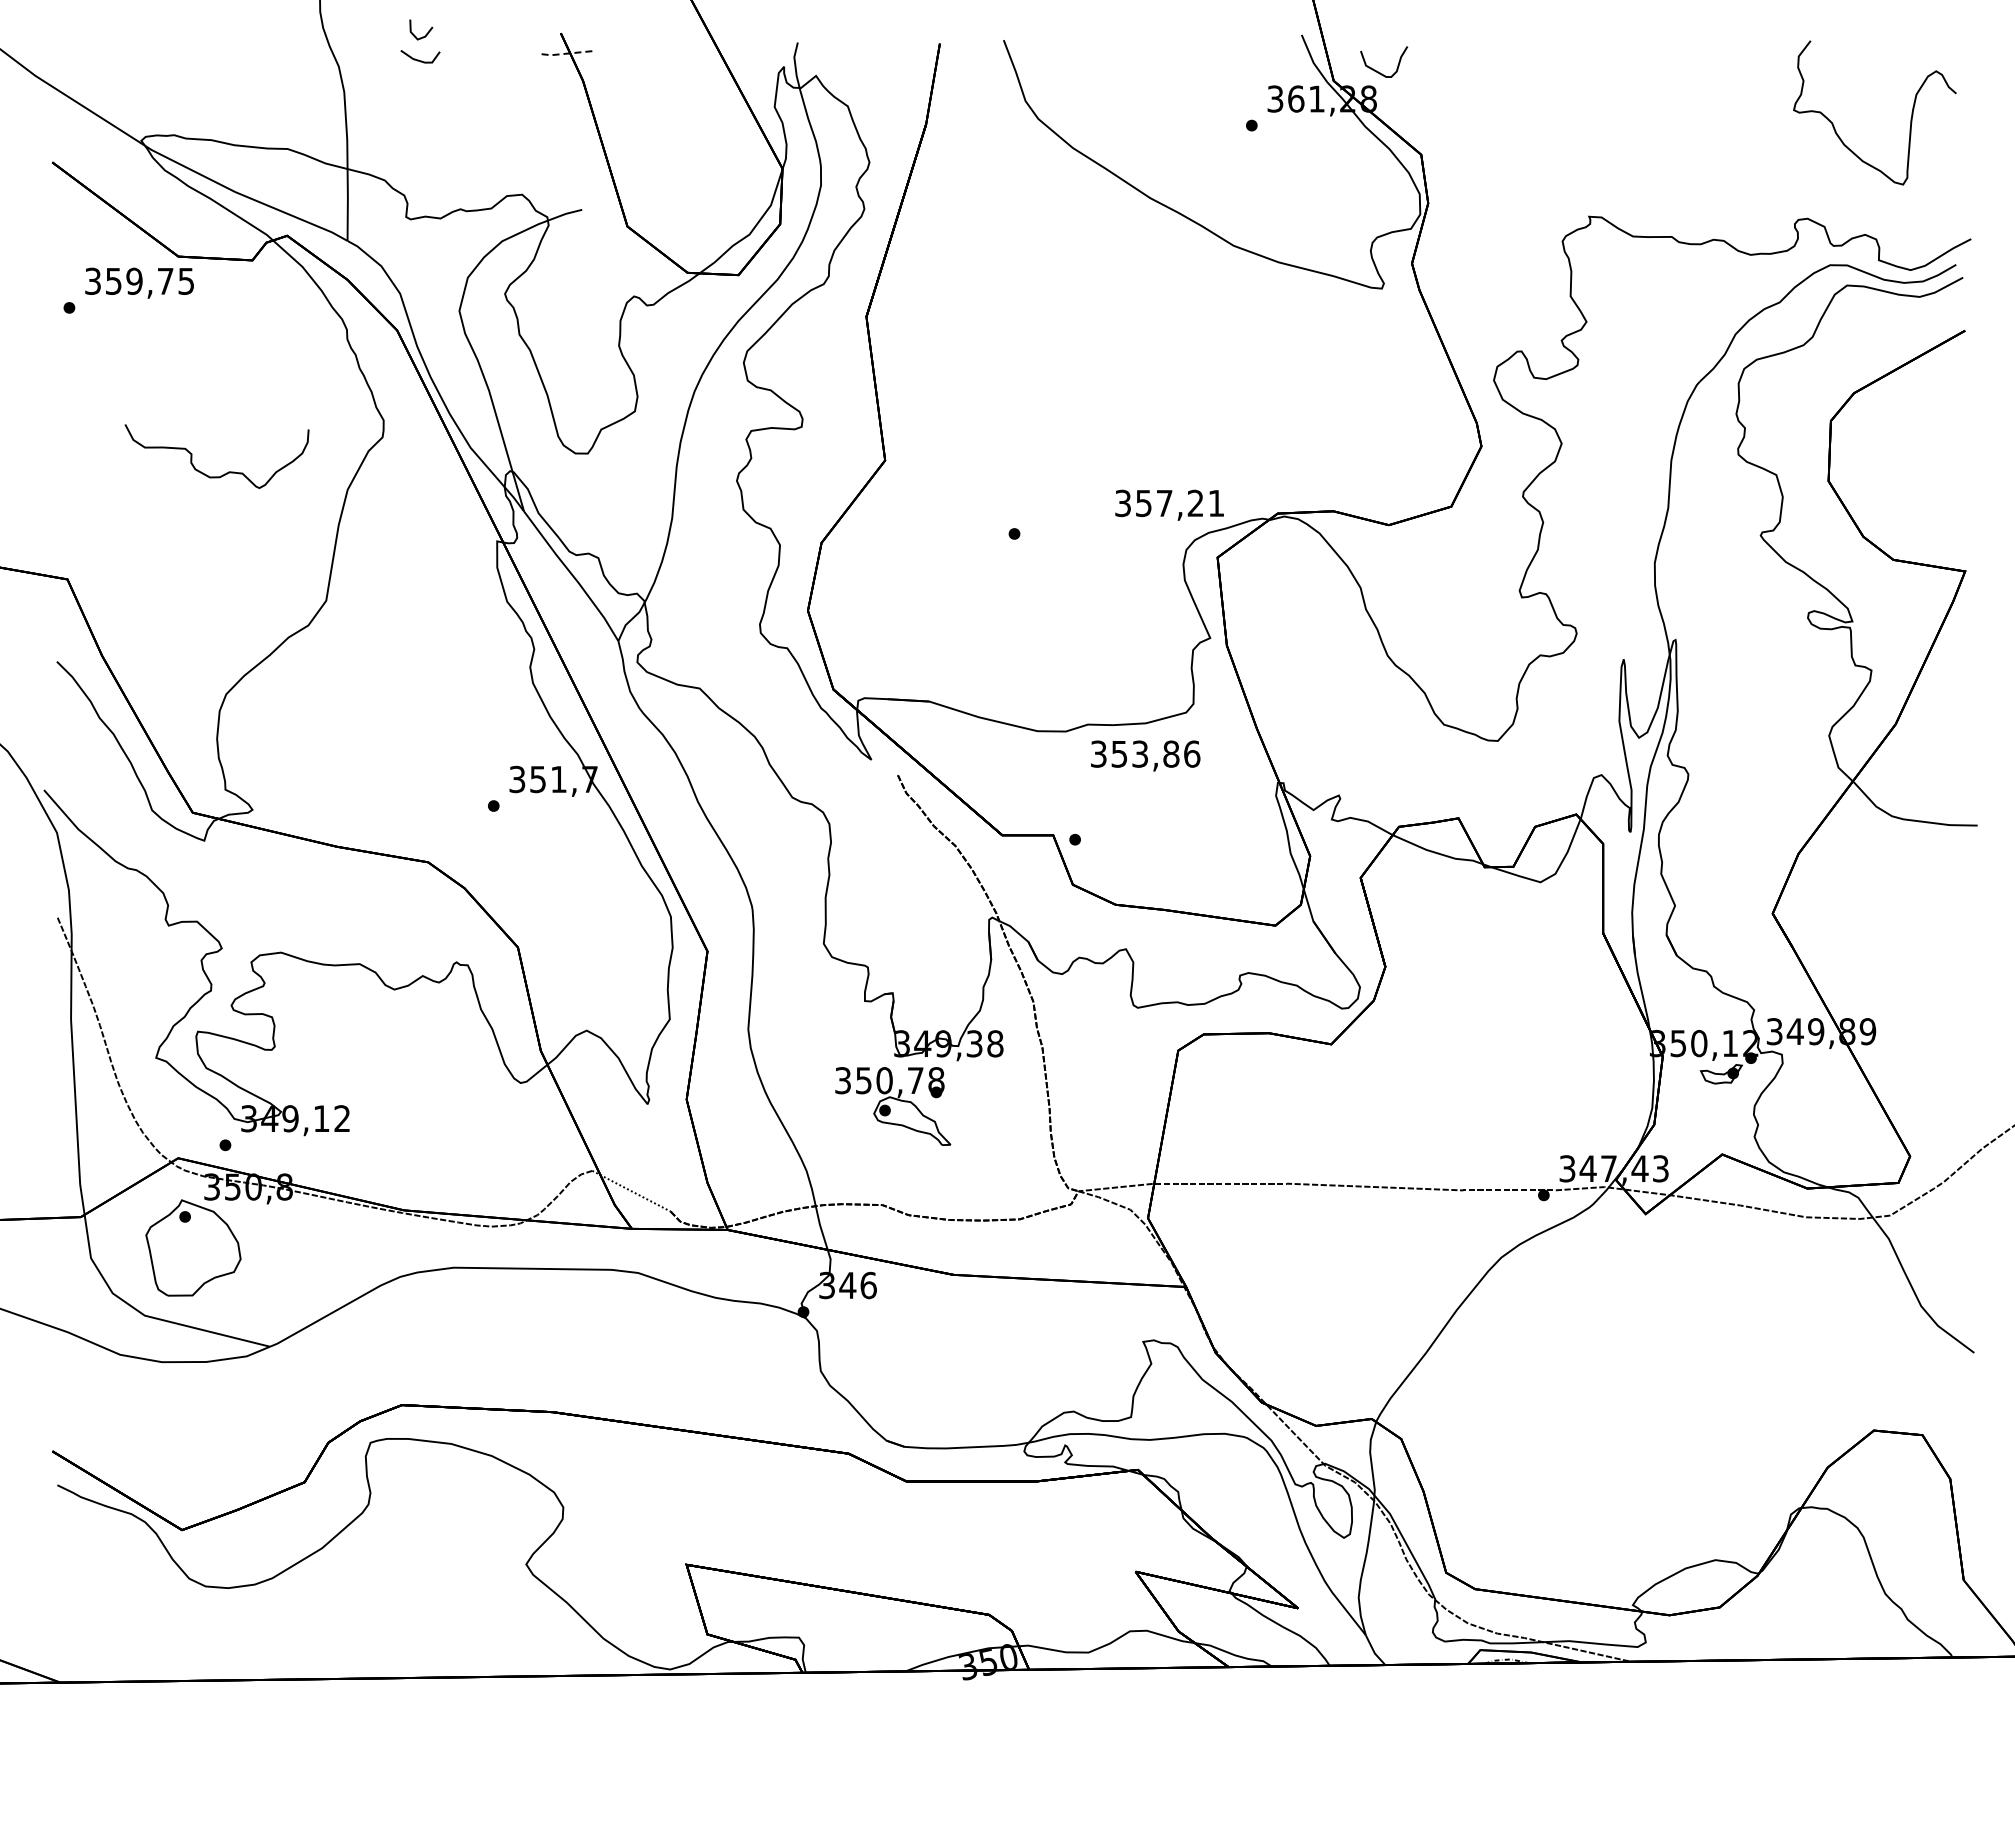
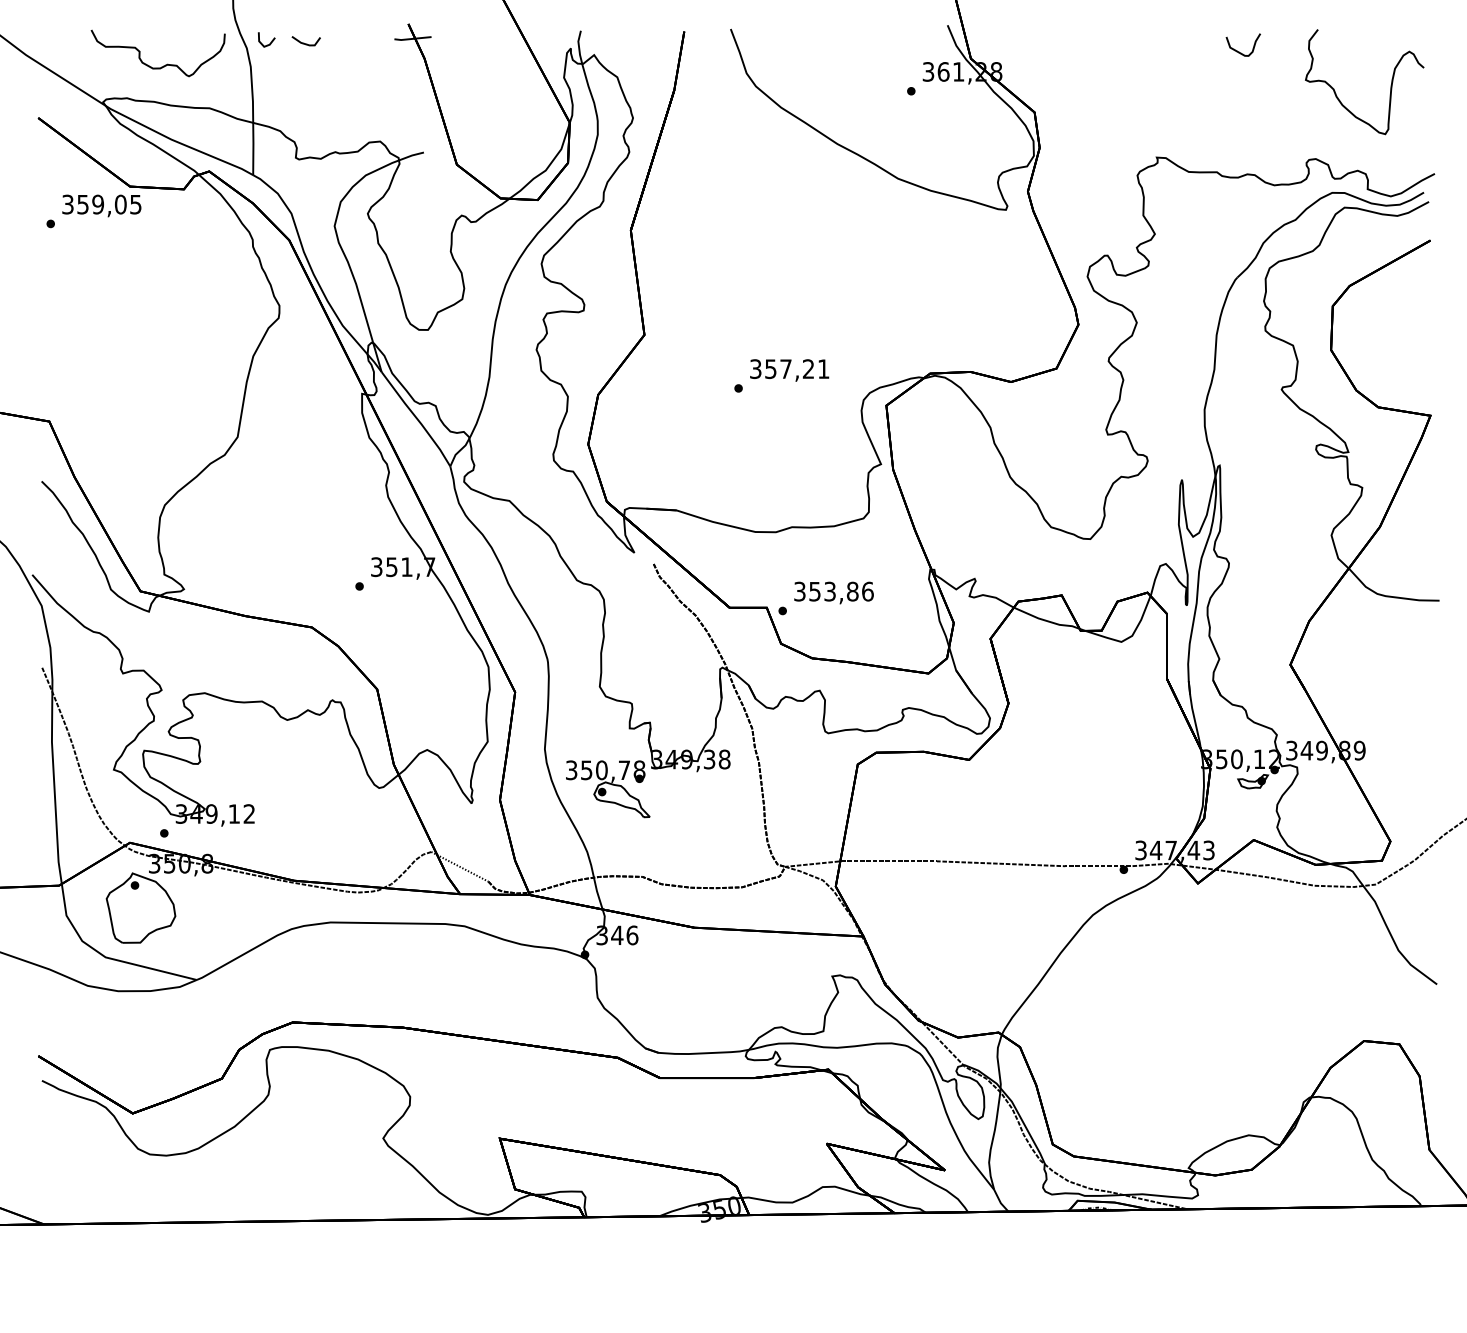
line: (426, 33) -> (270, 42), moved
line: (566, 53) -> (412, 38), dashed -> solid
curve: (1378, 71) -> (1239, 51), moved
text: (165, 280) -> (120, 203), 359,75 -> 359,05
curve: (224, 473) -> (163, 65), moved
text: (1169, 504) -> (789, 369), moved
text: (1145, 755) -> (833, 592), moved
part: (893, 1106) -> (608, 789), moved

